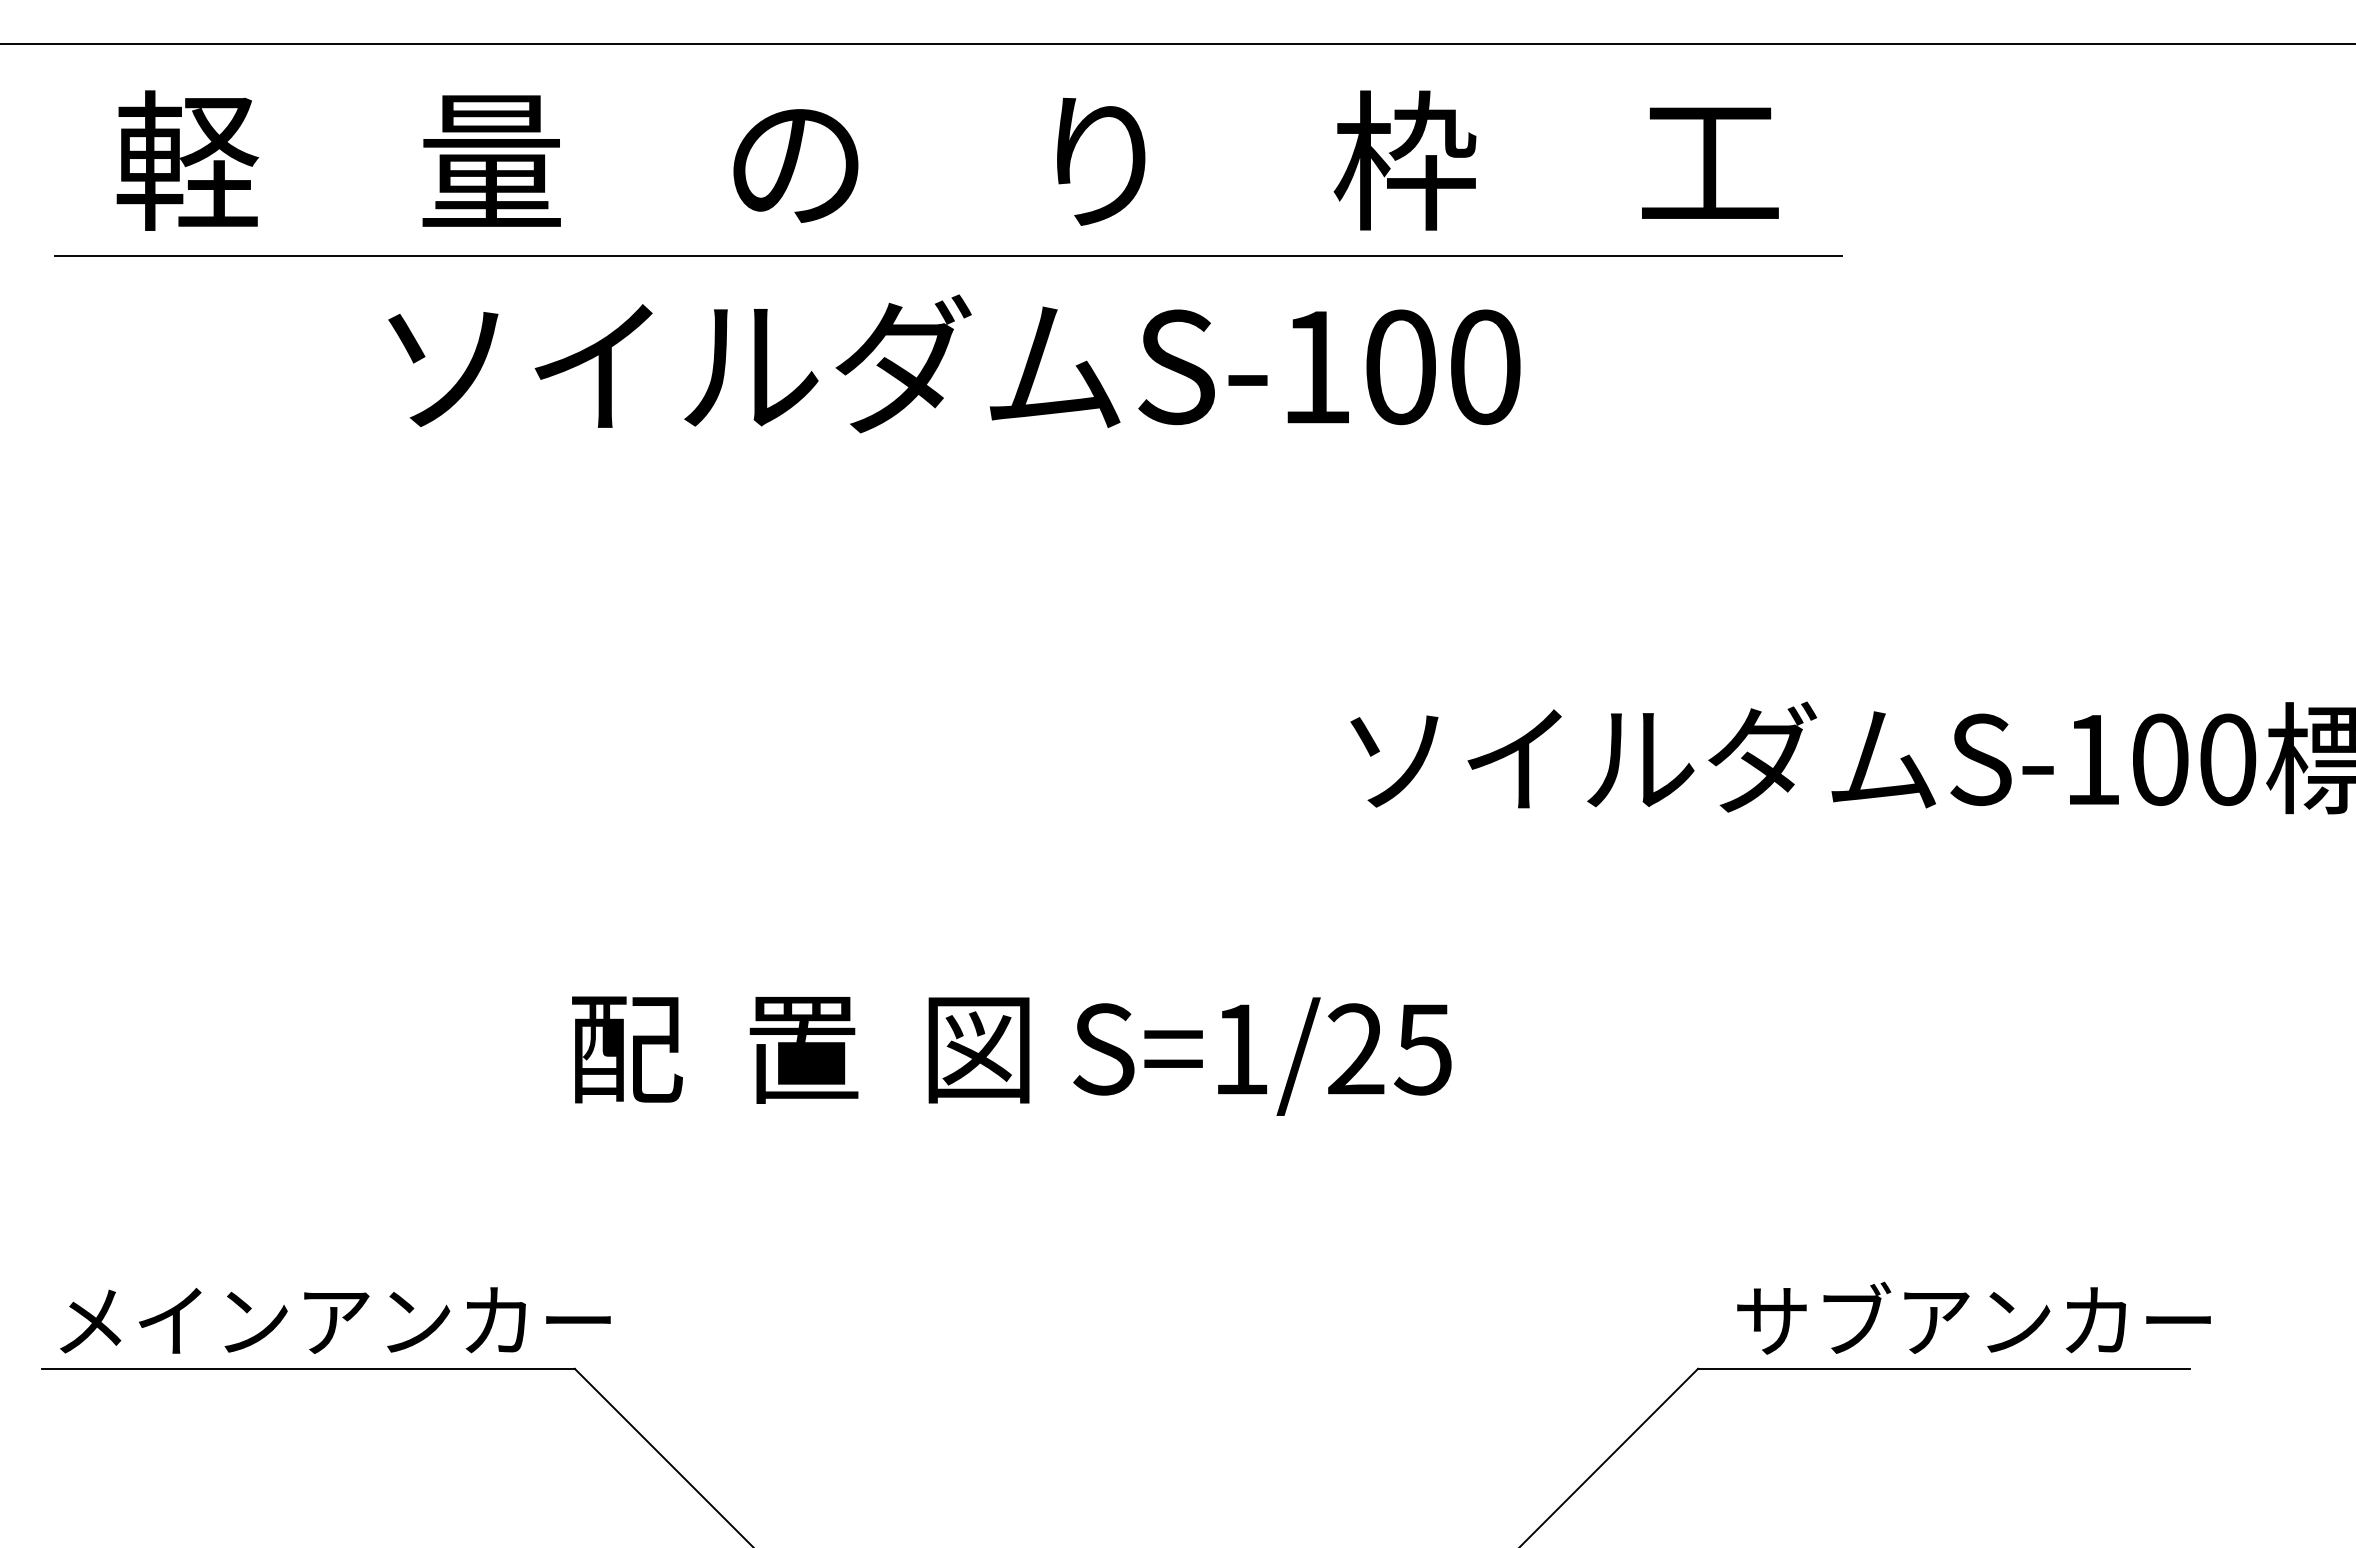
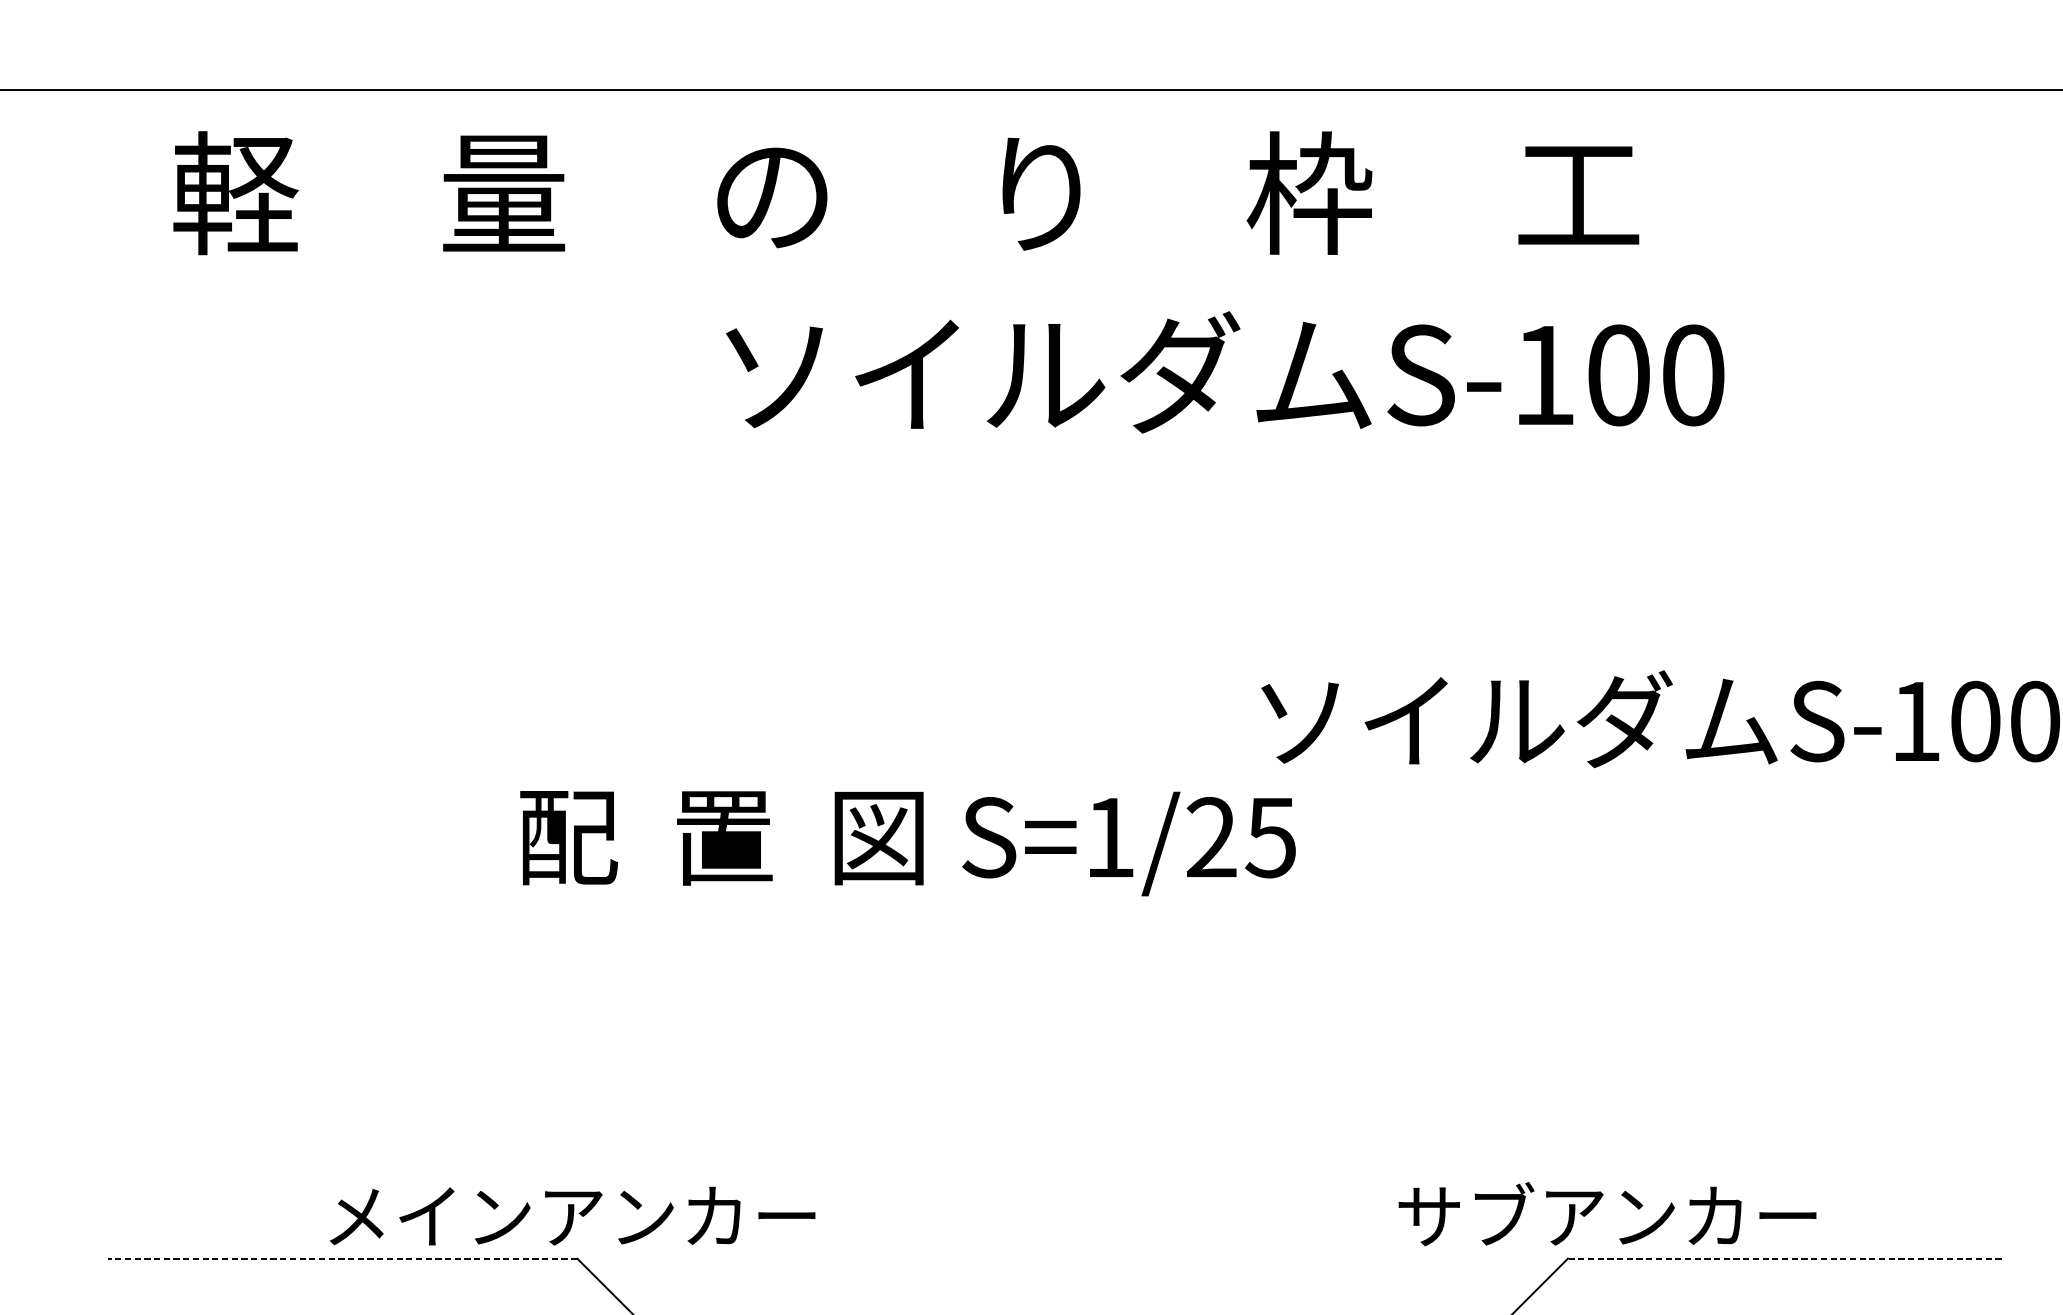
line: (948, 255) -> (906, 276), removed
text: (954, 363) -> (1225, 372), moved
text: (1011, 1055) -> (907, 843), moved
text: (1973, 1317) -> (1607, 1213), moved
text: (335, 1320) -> (572, 1216), moved
line: (308, 1368) -> (342, 1258), solid -> dashed
line: (1943, 1368) -> (1784, 1258), solid -> dashed

